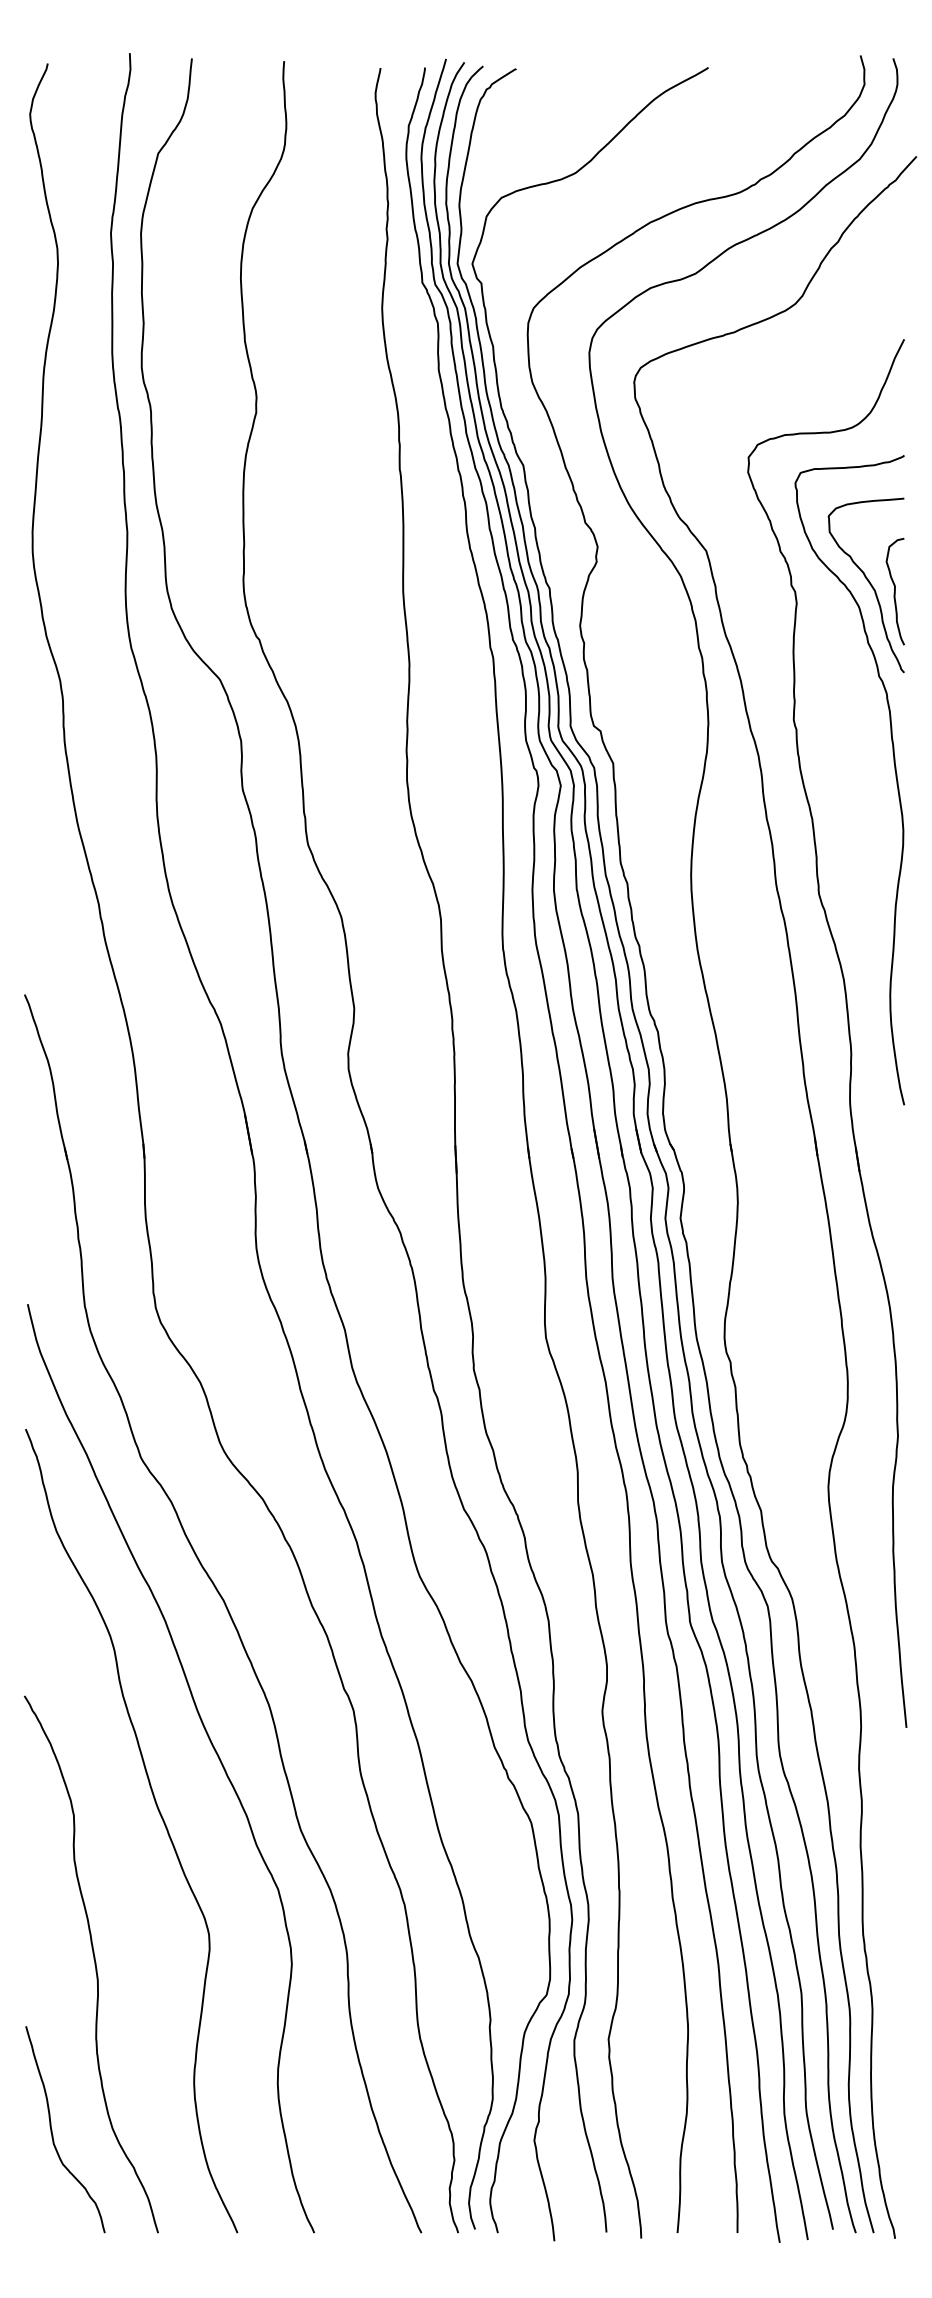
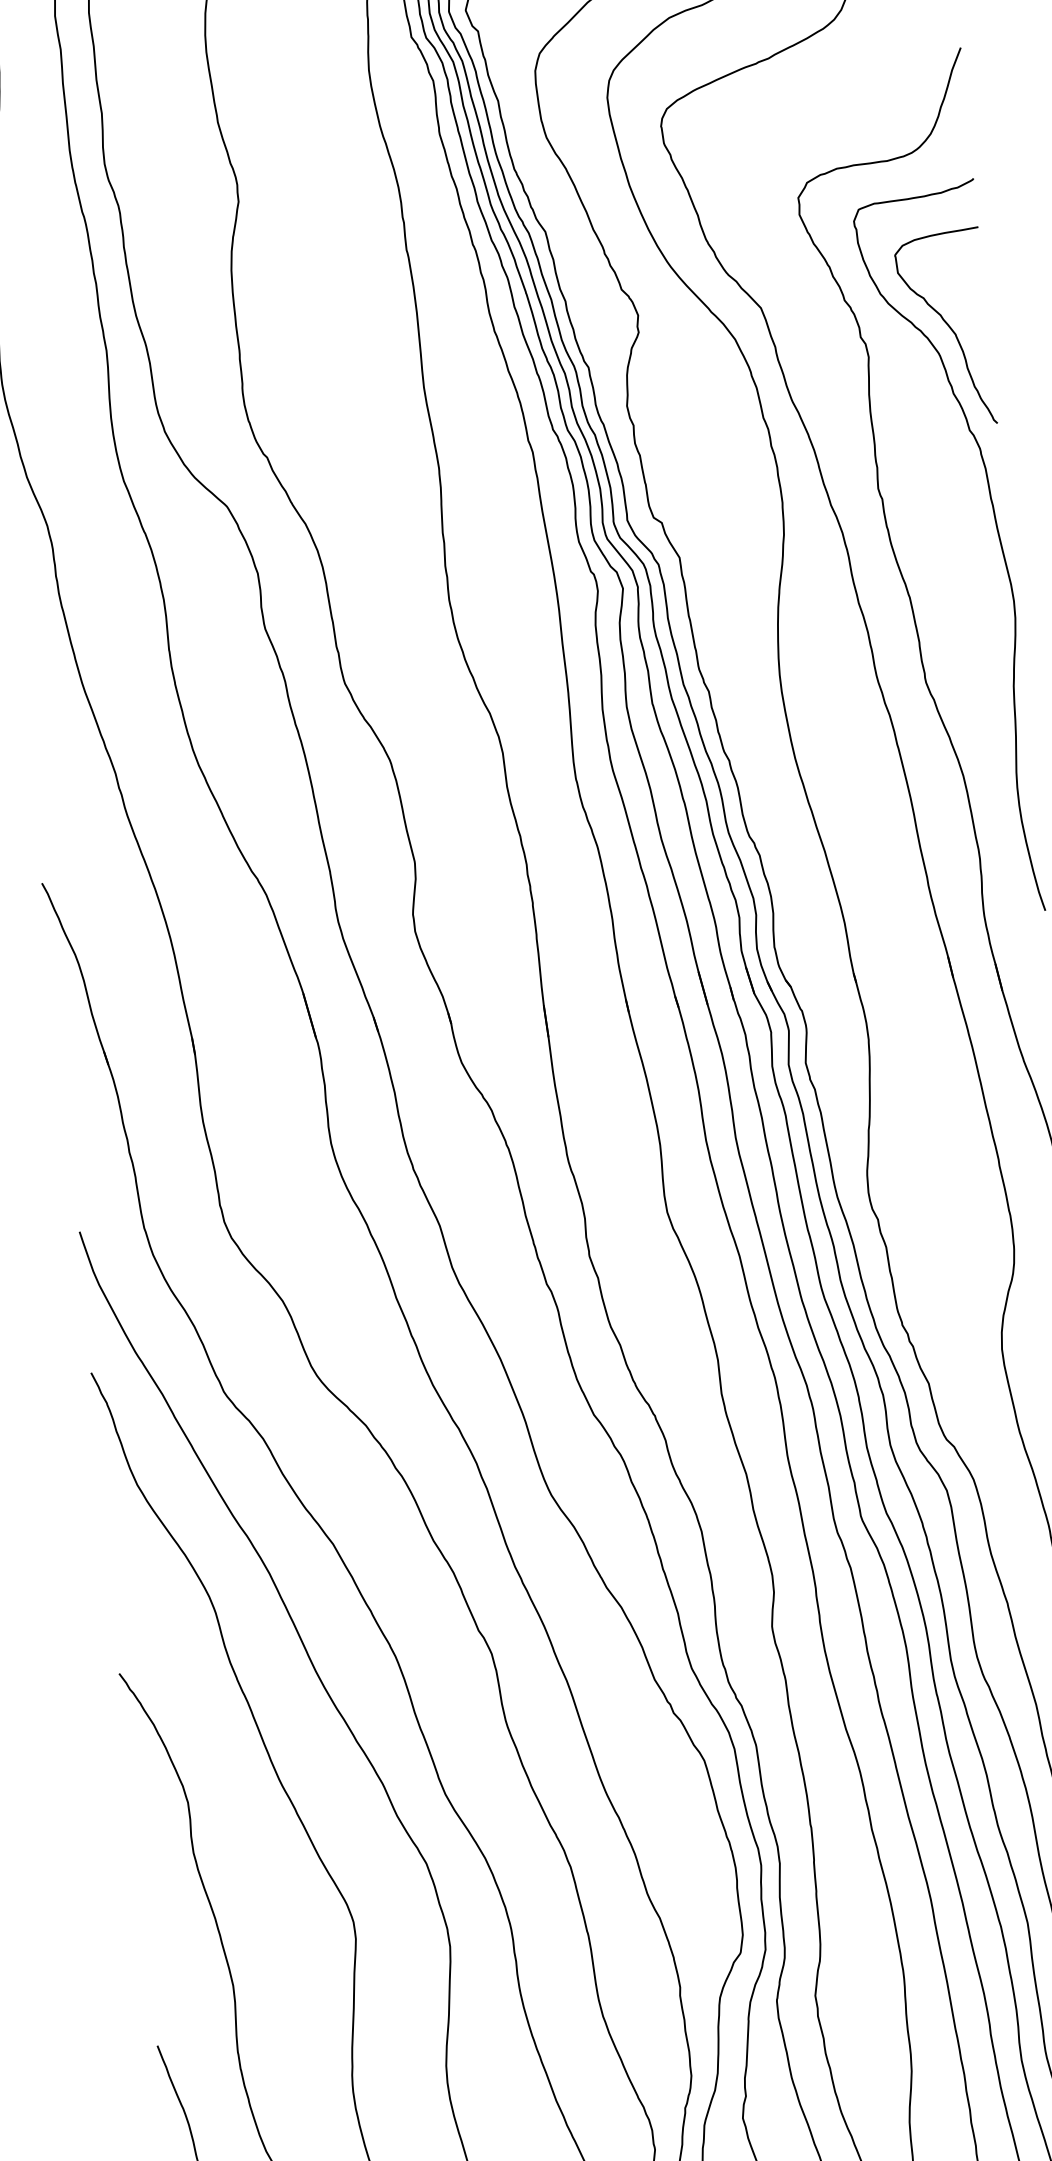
curve: (894, 591) -> (977, 332), removed

